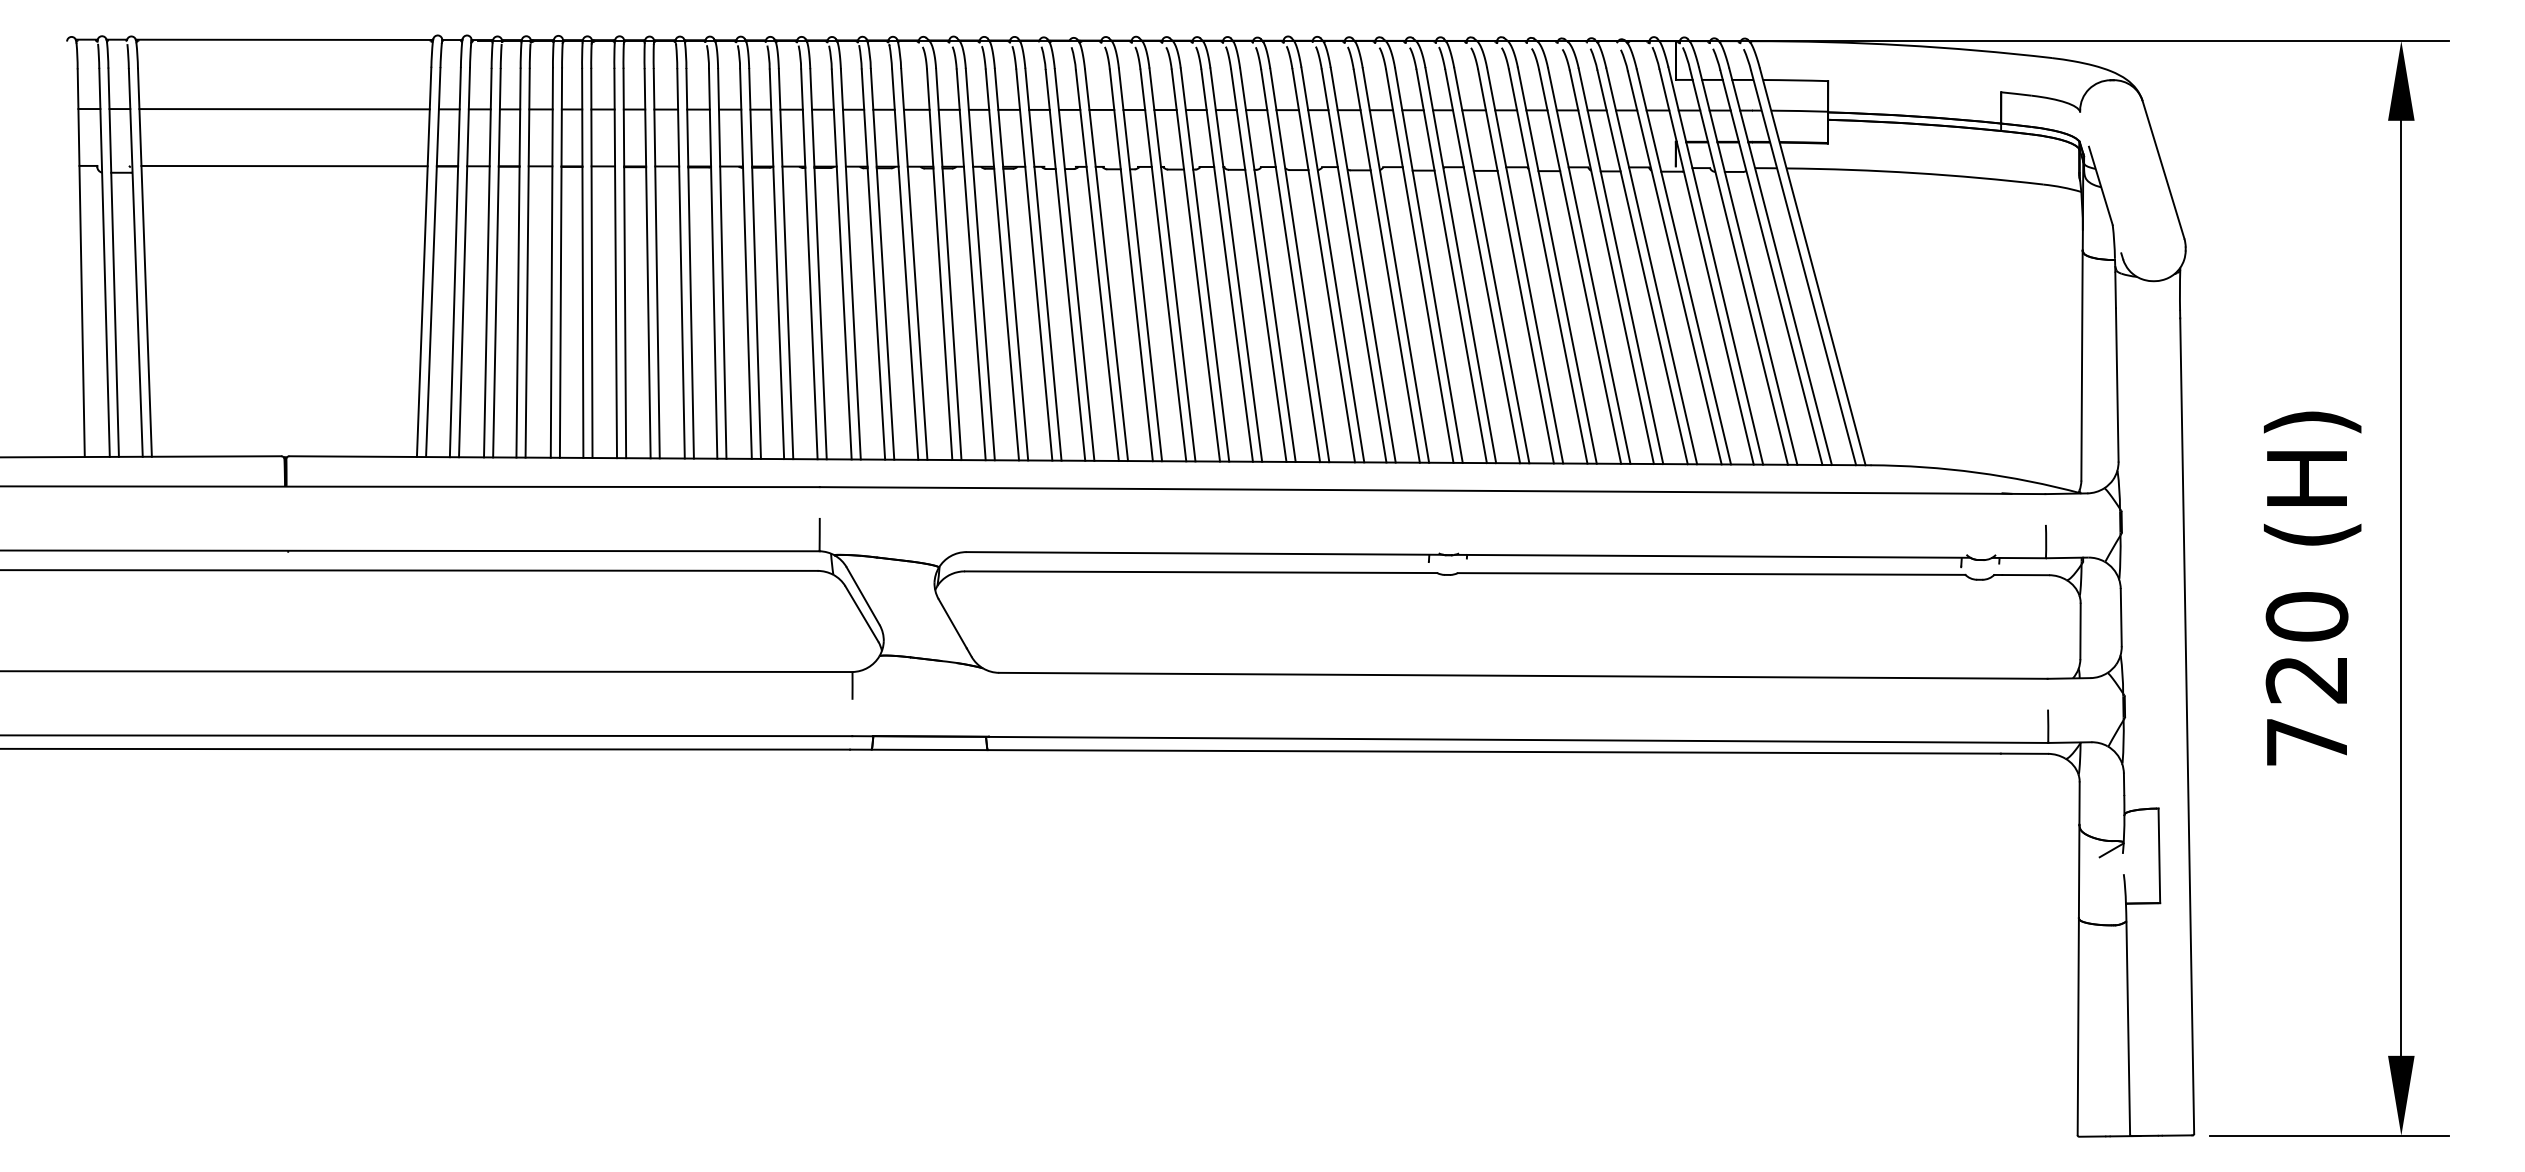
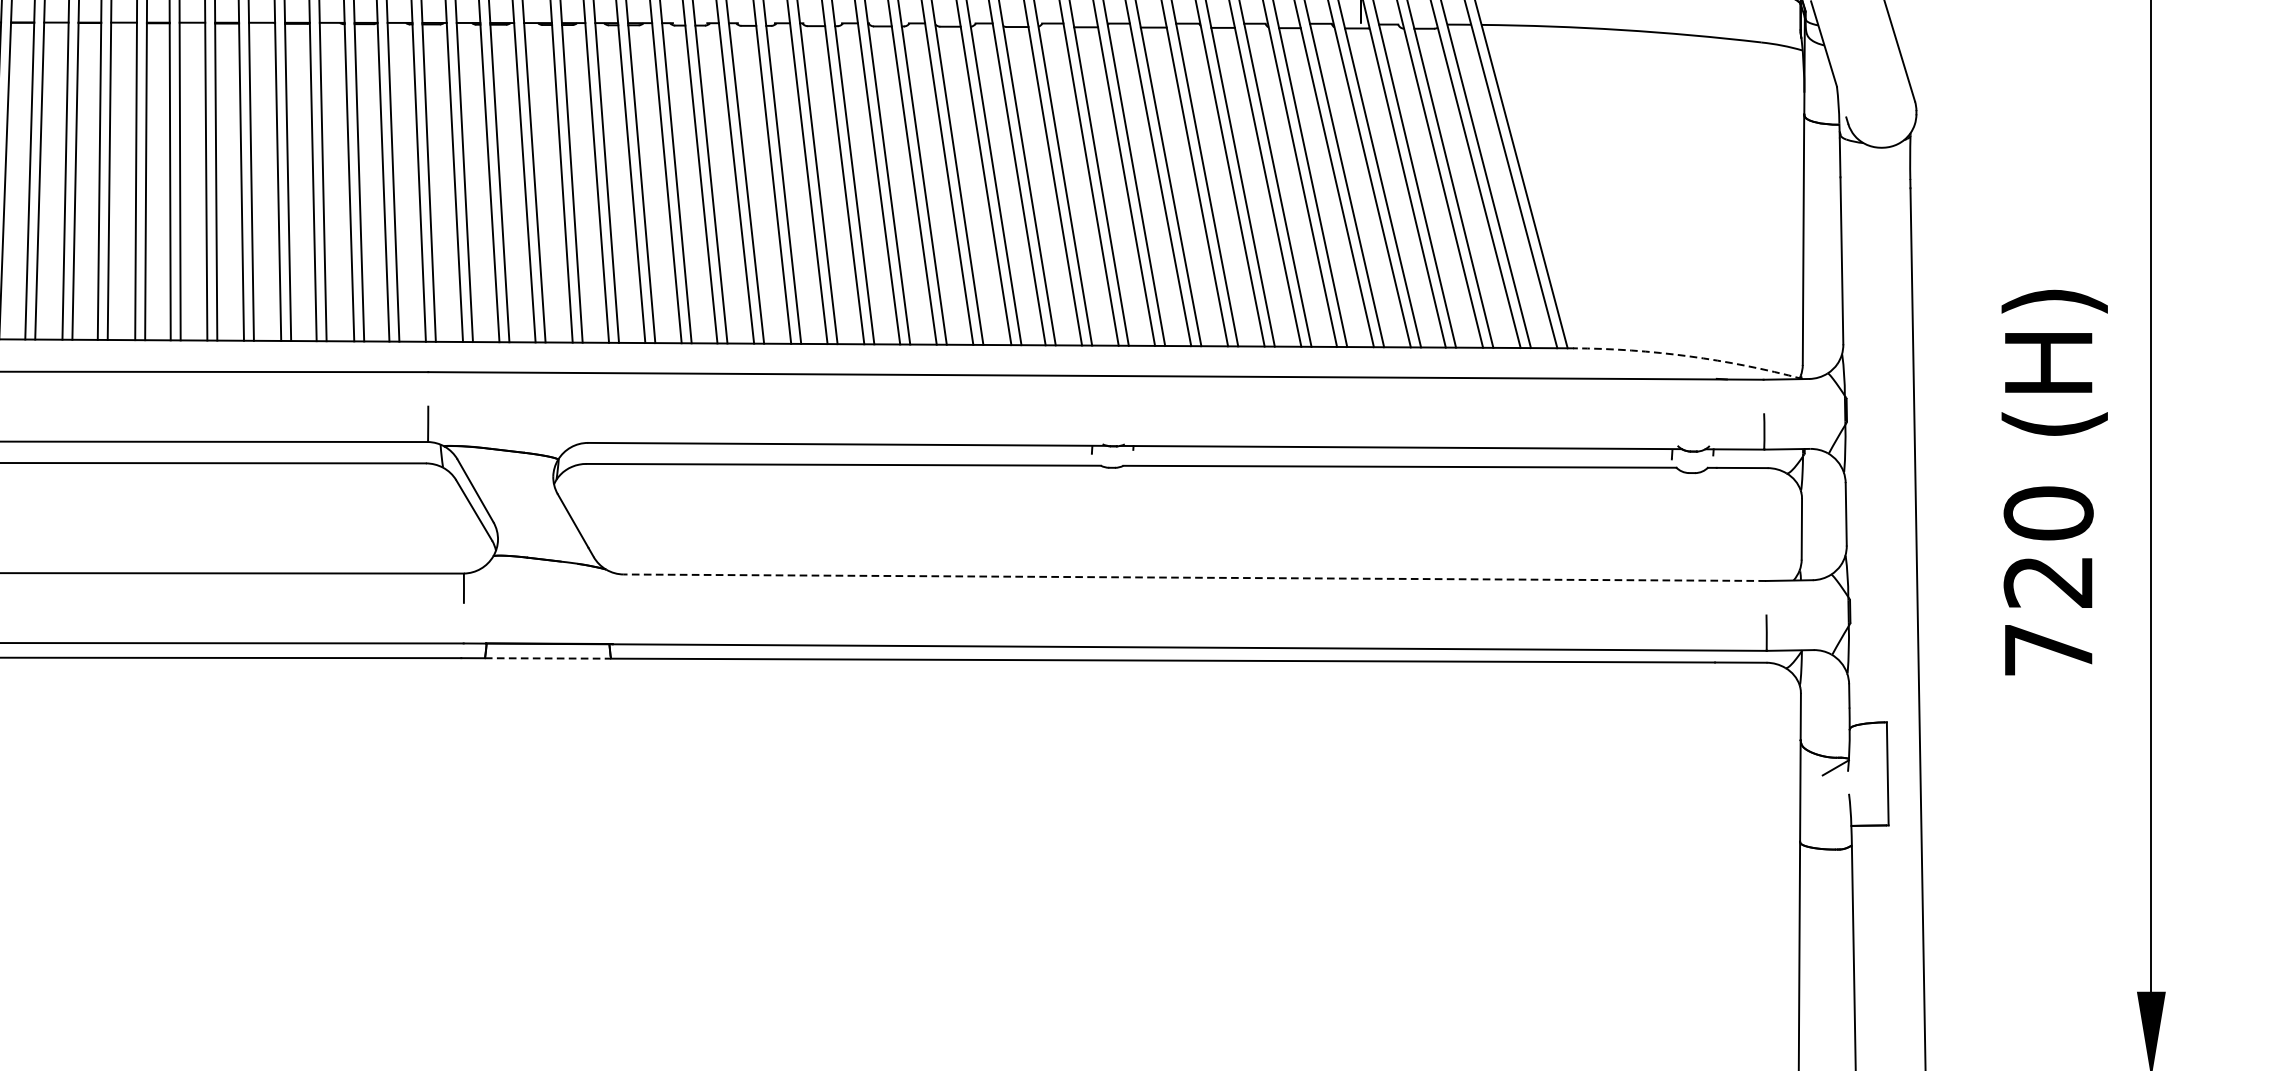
arc: (1976, 472) -> (1688, 356), solid -> dashed
line: (1522, 675) -> (1193, 577), solid -> dashed
line: (929, 749) -> (547, 657), solid -> dashed

